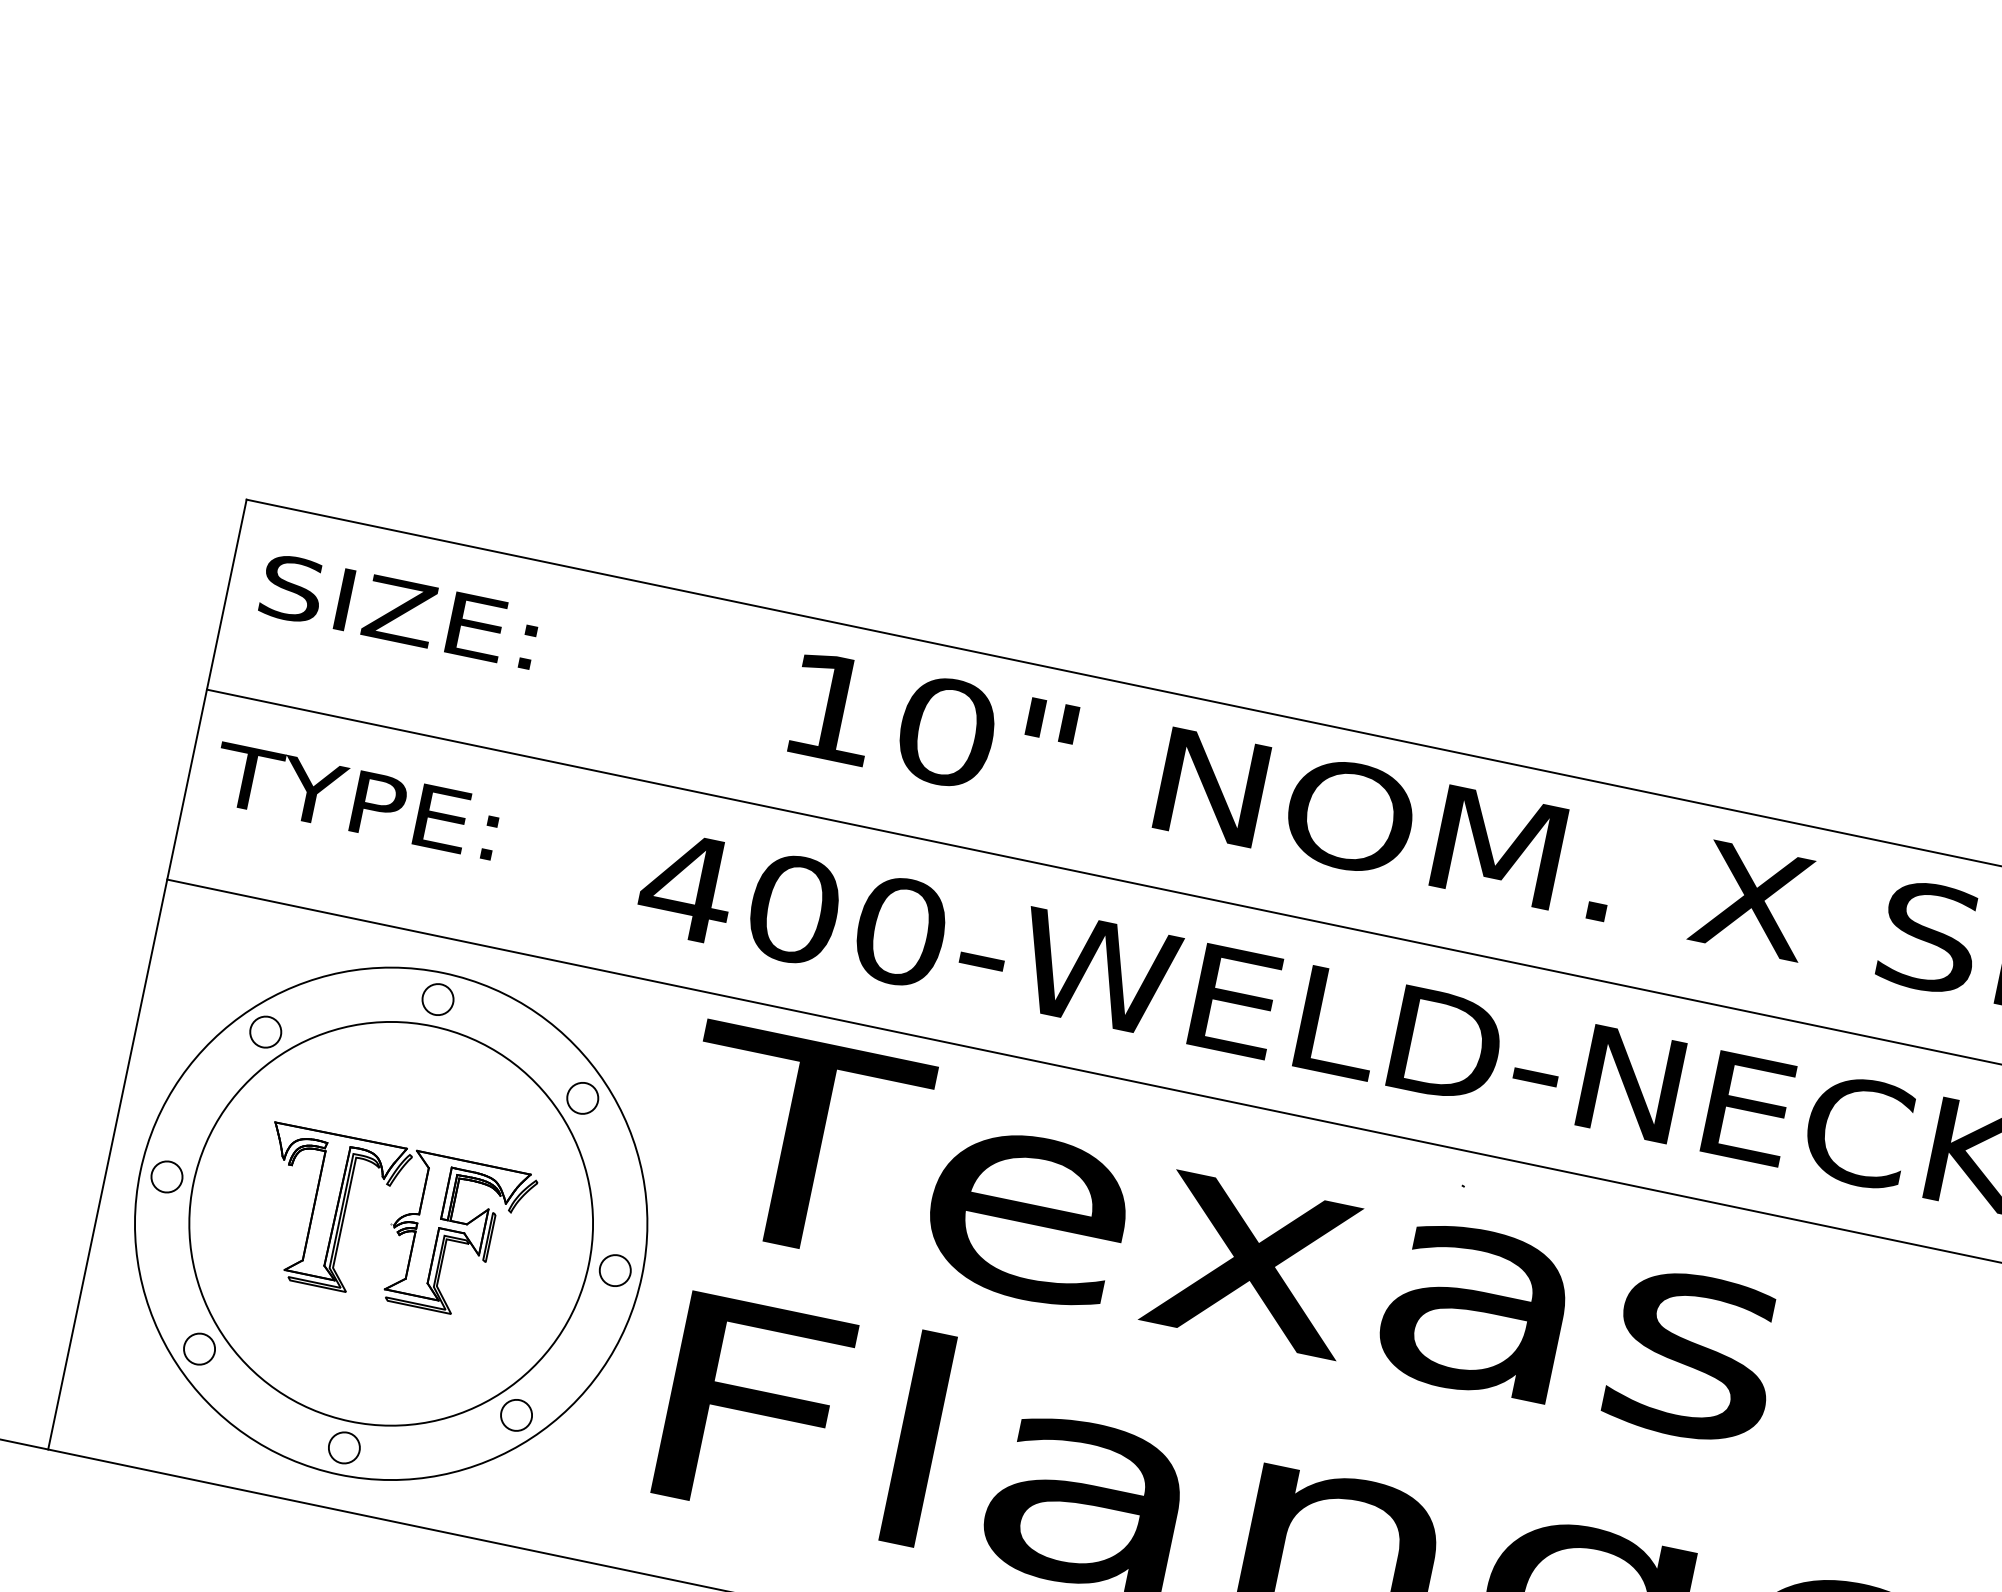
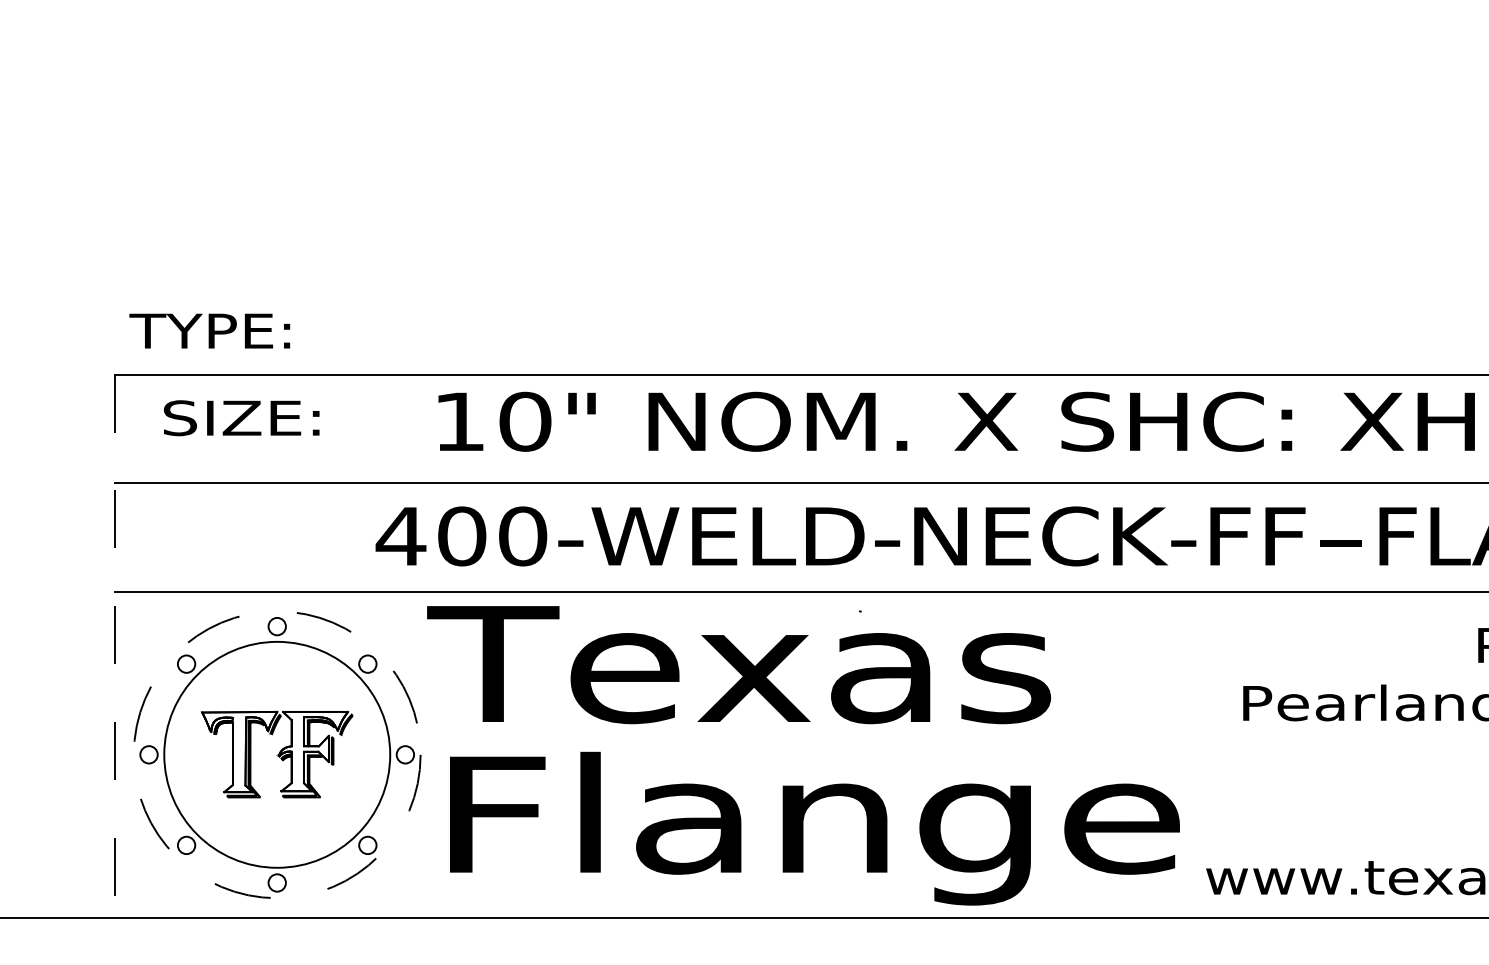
text: (399, 611) -> (241, 418), moved
text: (356, 799) -> (209, 330), moved
line: (147, 975) -> (115, 646), solid -> dashed
circle: (389, 1222) -> (276, 754), solid -> dashed

